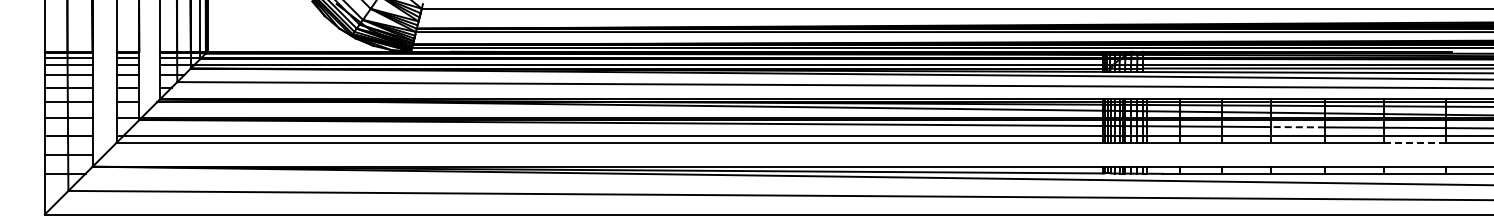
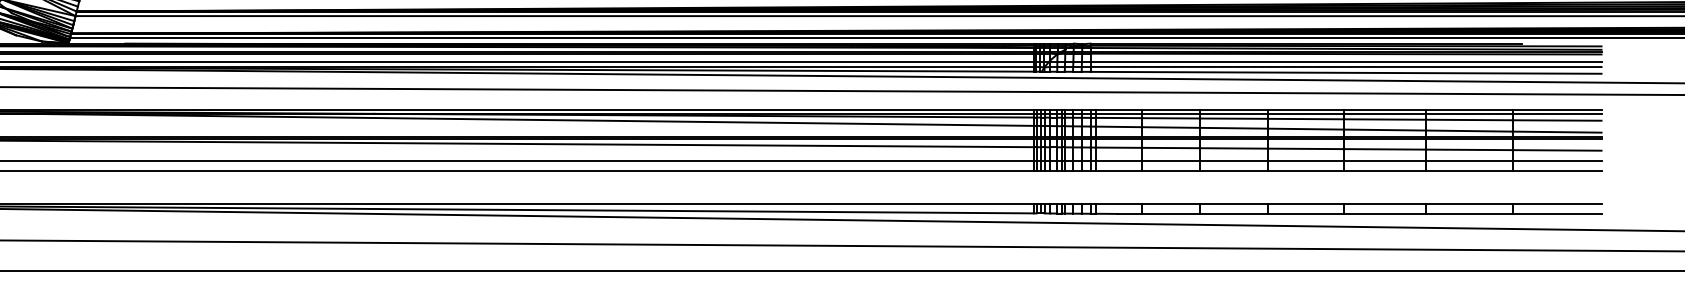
line: (1297, 127) -> (1305, 149), dashed -> solid
line: (1414, 142) -> (1468, 170), dashed -> solid

